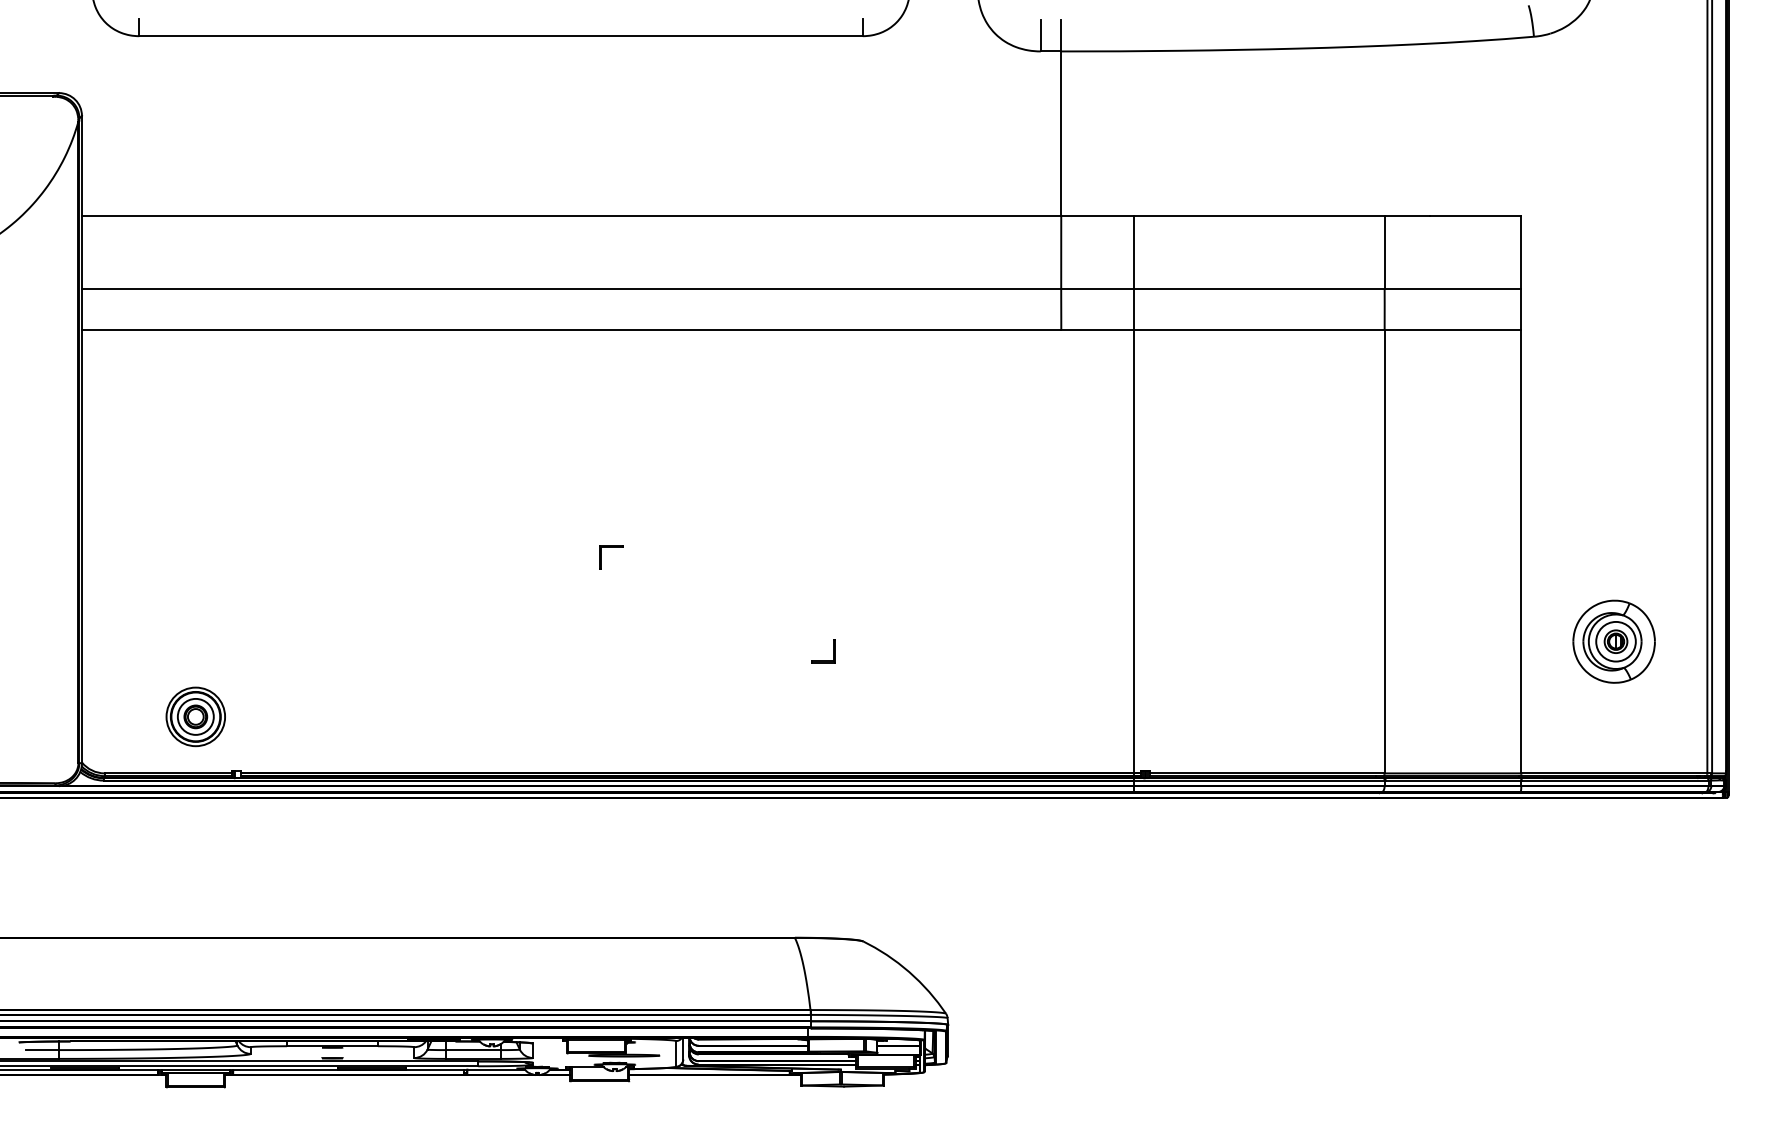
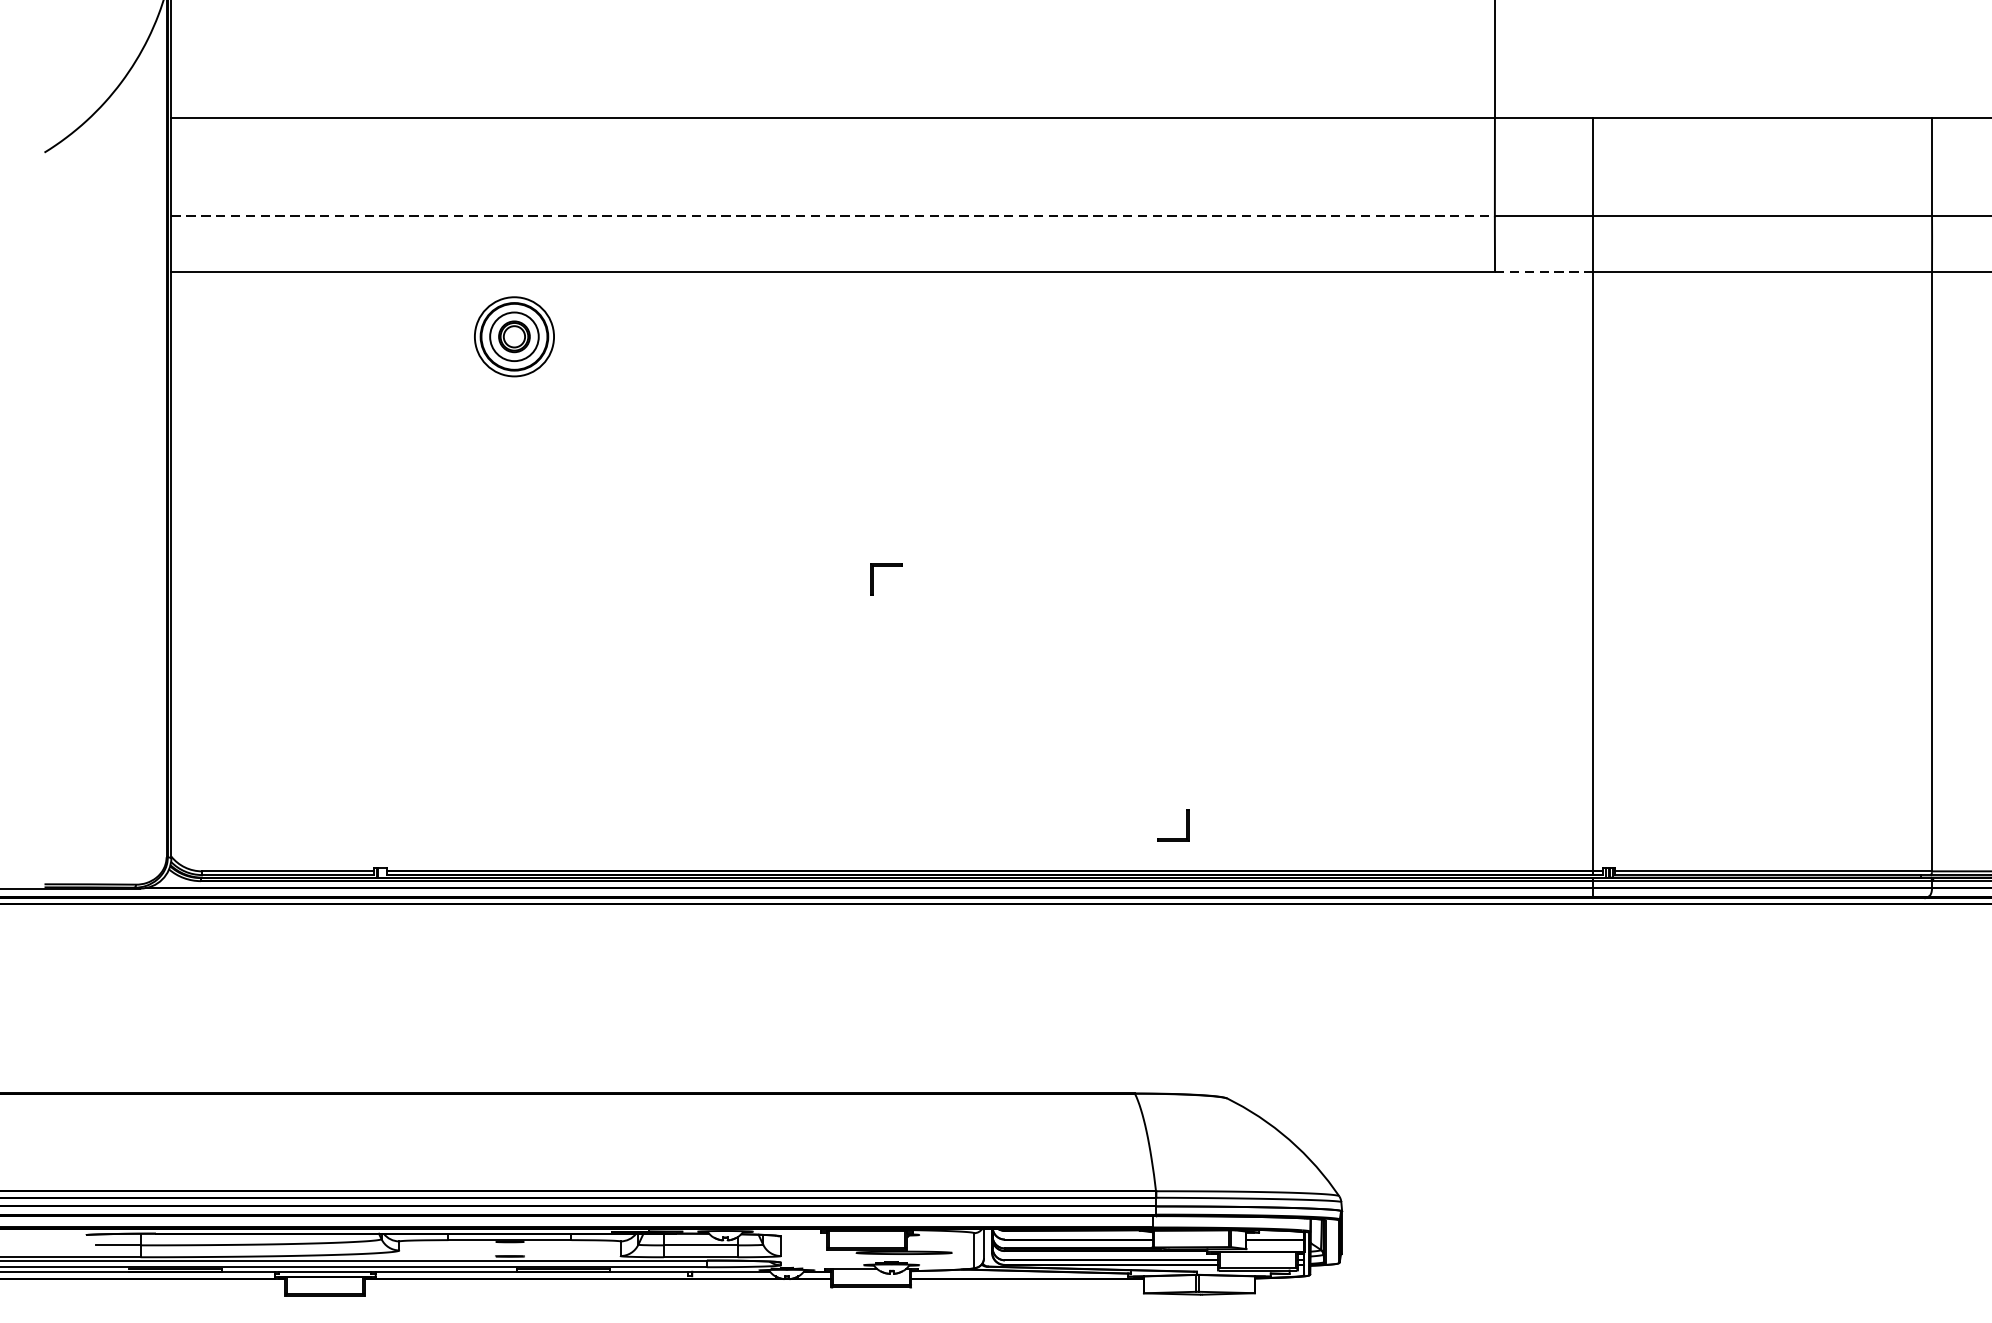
line: (571, 288) -> (832, 215), solid -> dashed
line: (1098, 329) -> (1545, 271), solid -> dashed
part: (823, 660) -> (1173, 837), moved
part: (195, 716) -> (514, 336), moved

